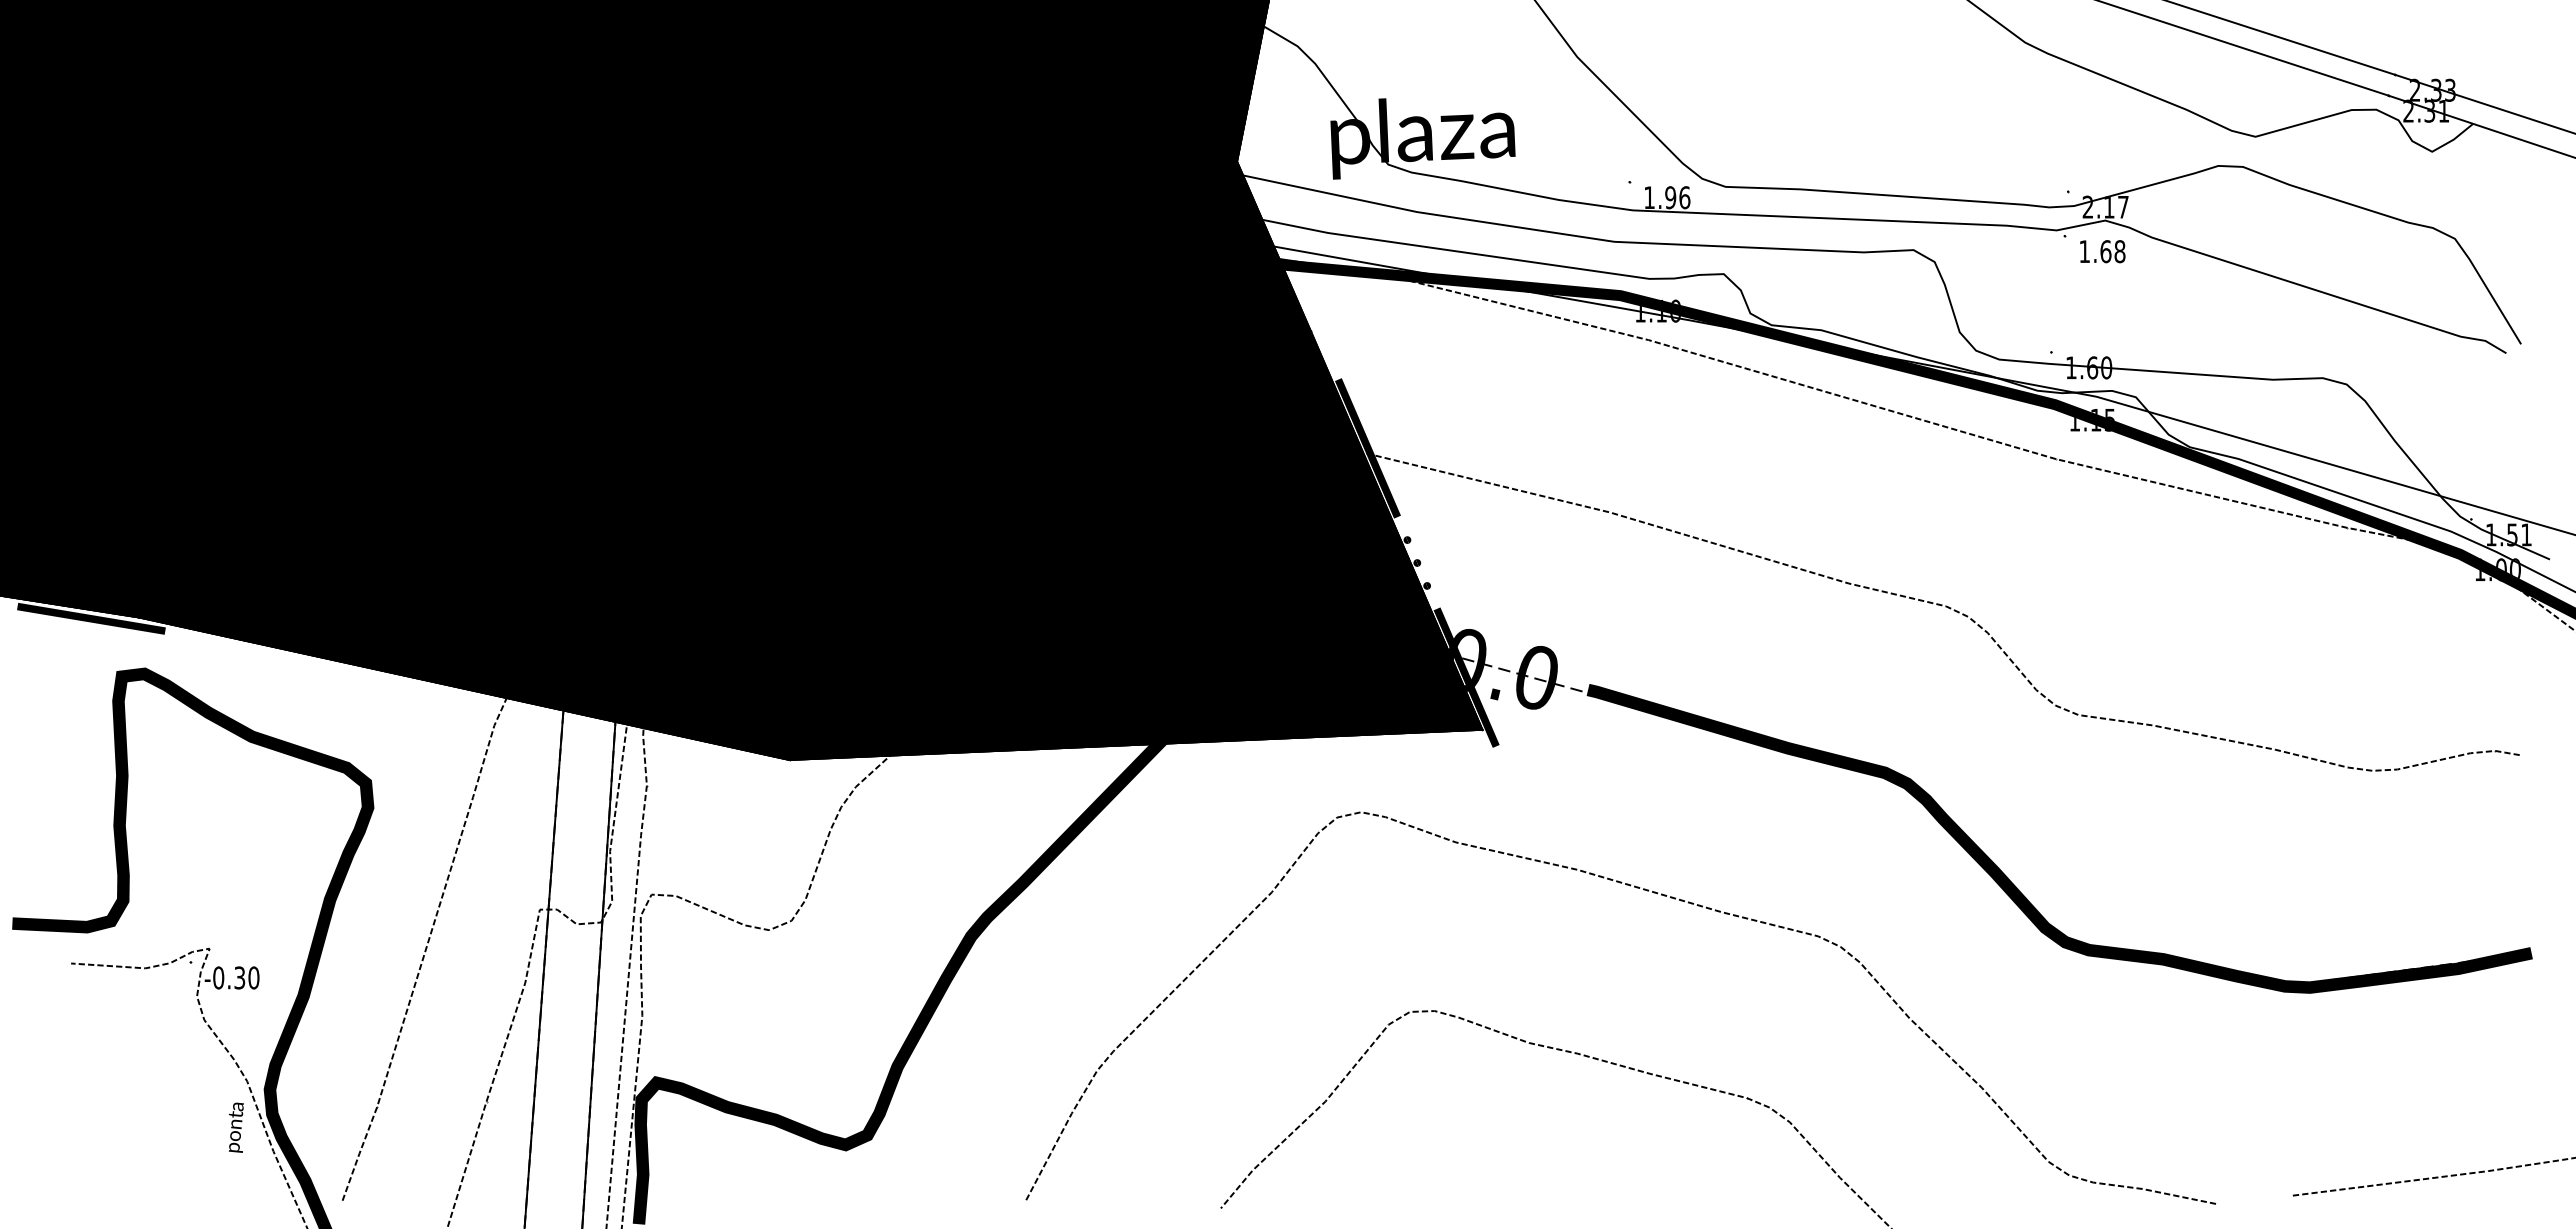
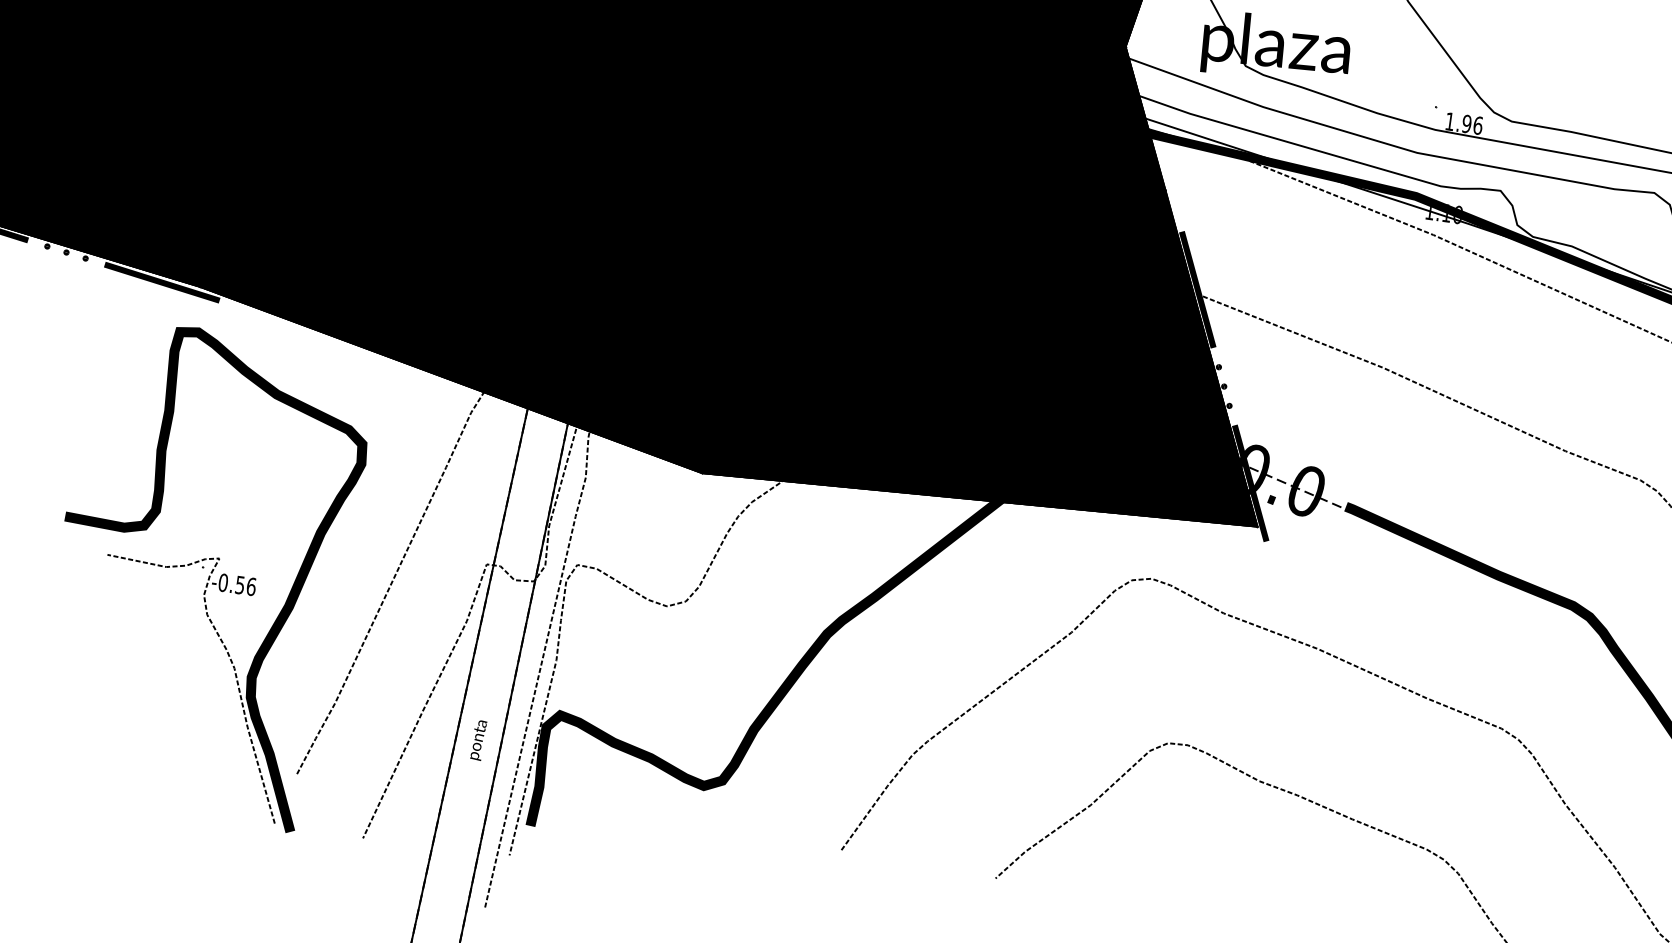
text: (247, 977) -> (246, 585), -0.30 -> -0.56
text: (236, 1127) -> (478, 740), moved

